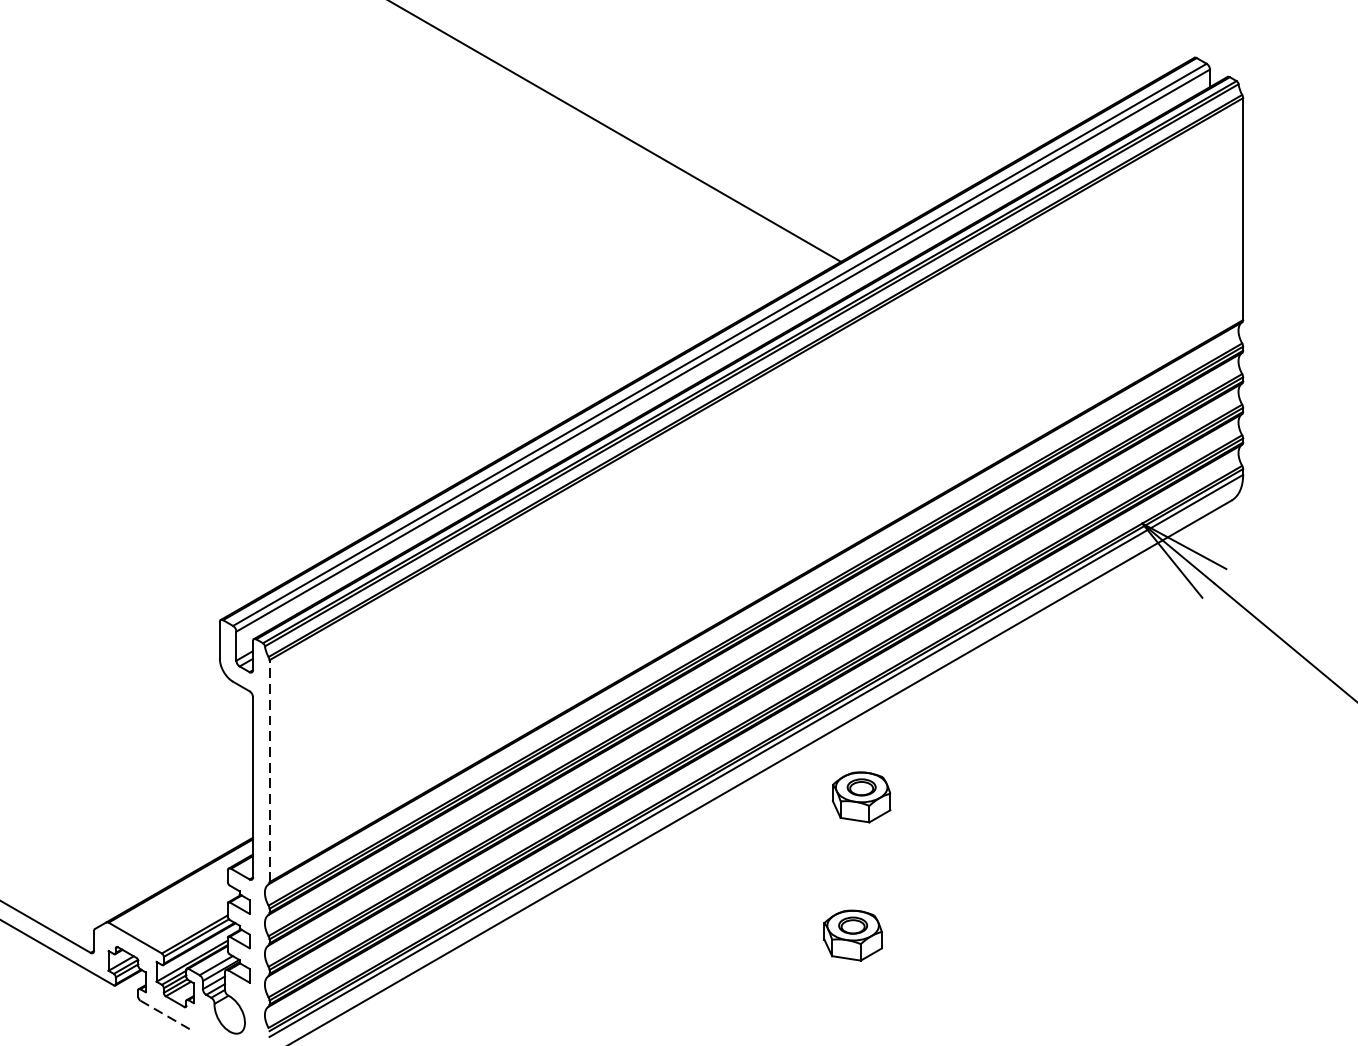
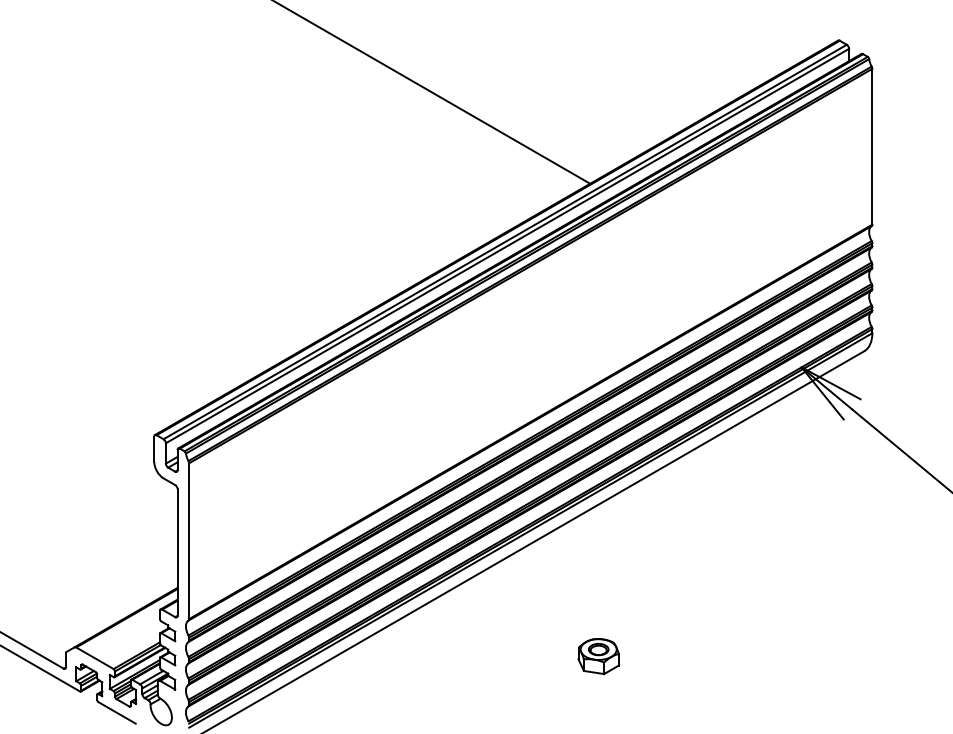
line: (269, 771) -> (189, 541), dashed -> solid
part: (861, 797) -> (604, 559), removed
line: (167, 1016) -> (117, 713), dashed -> solid

